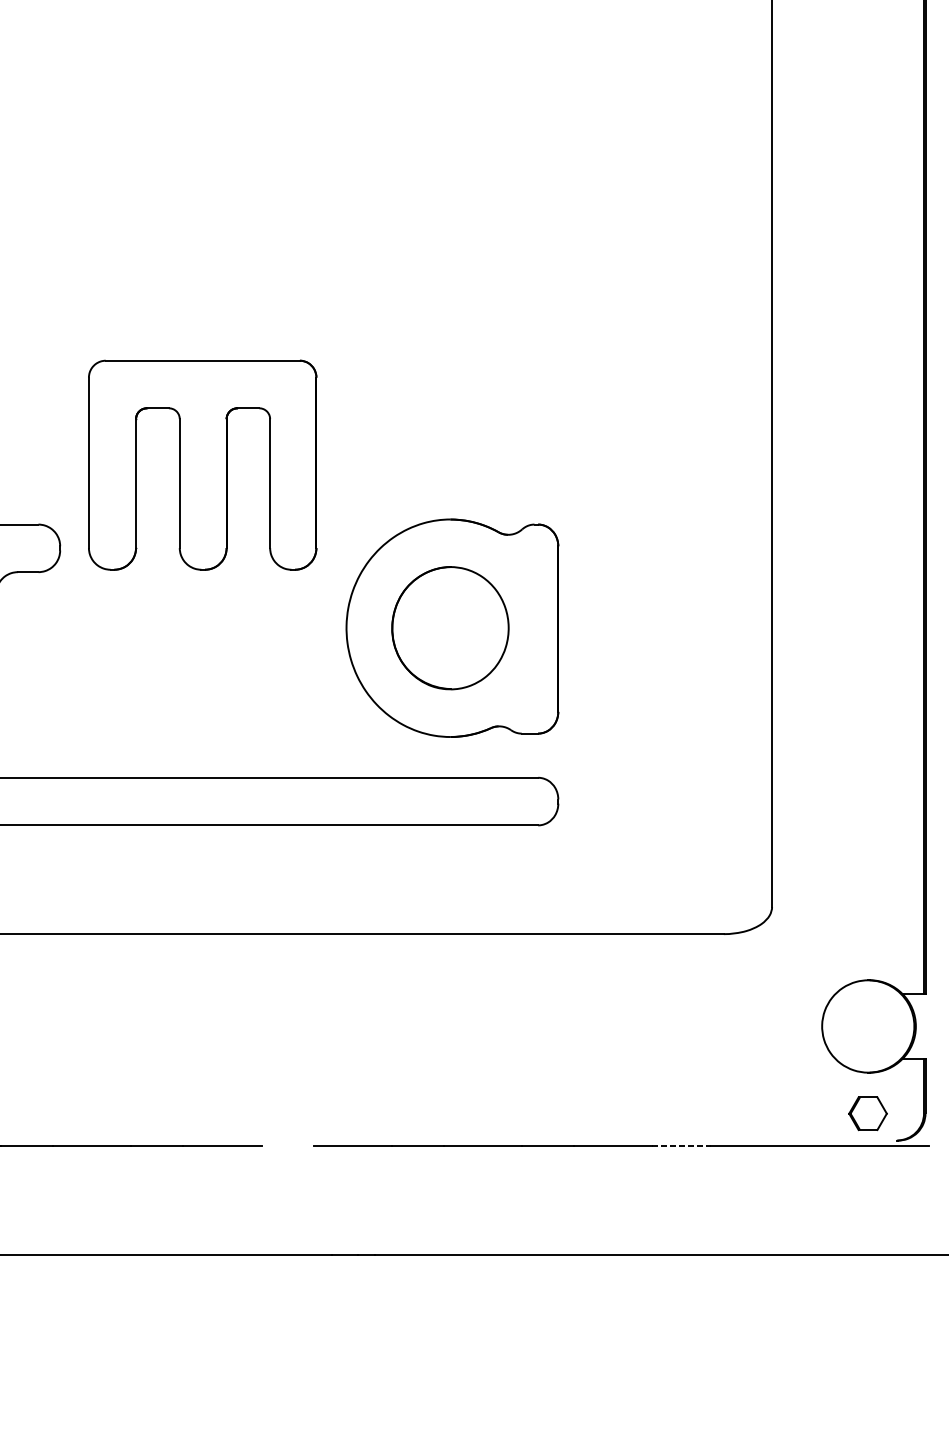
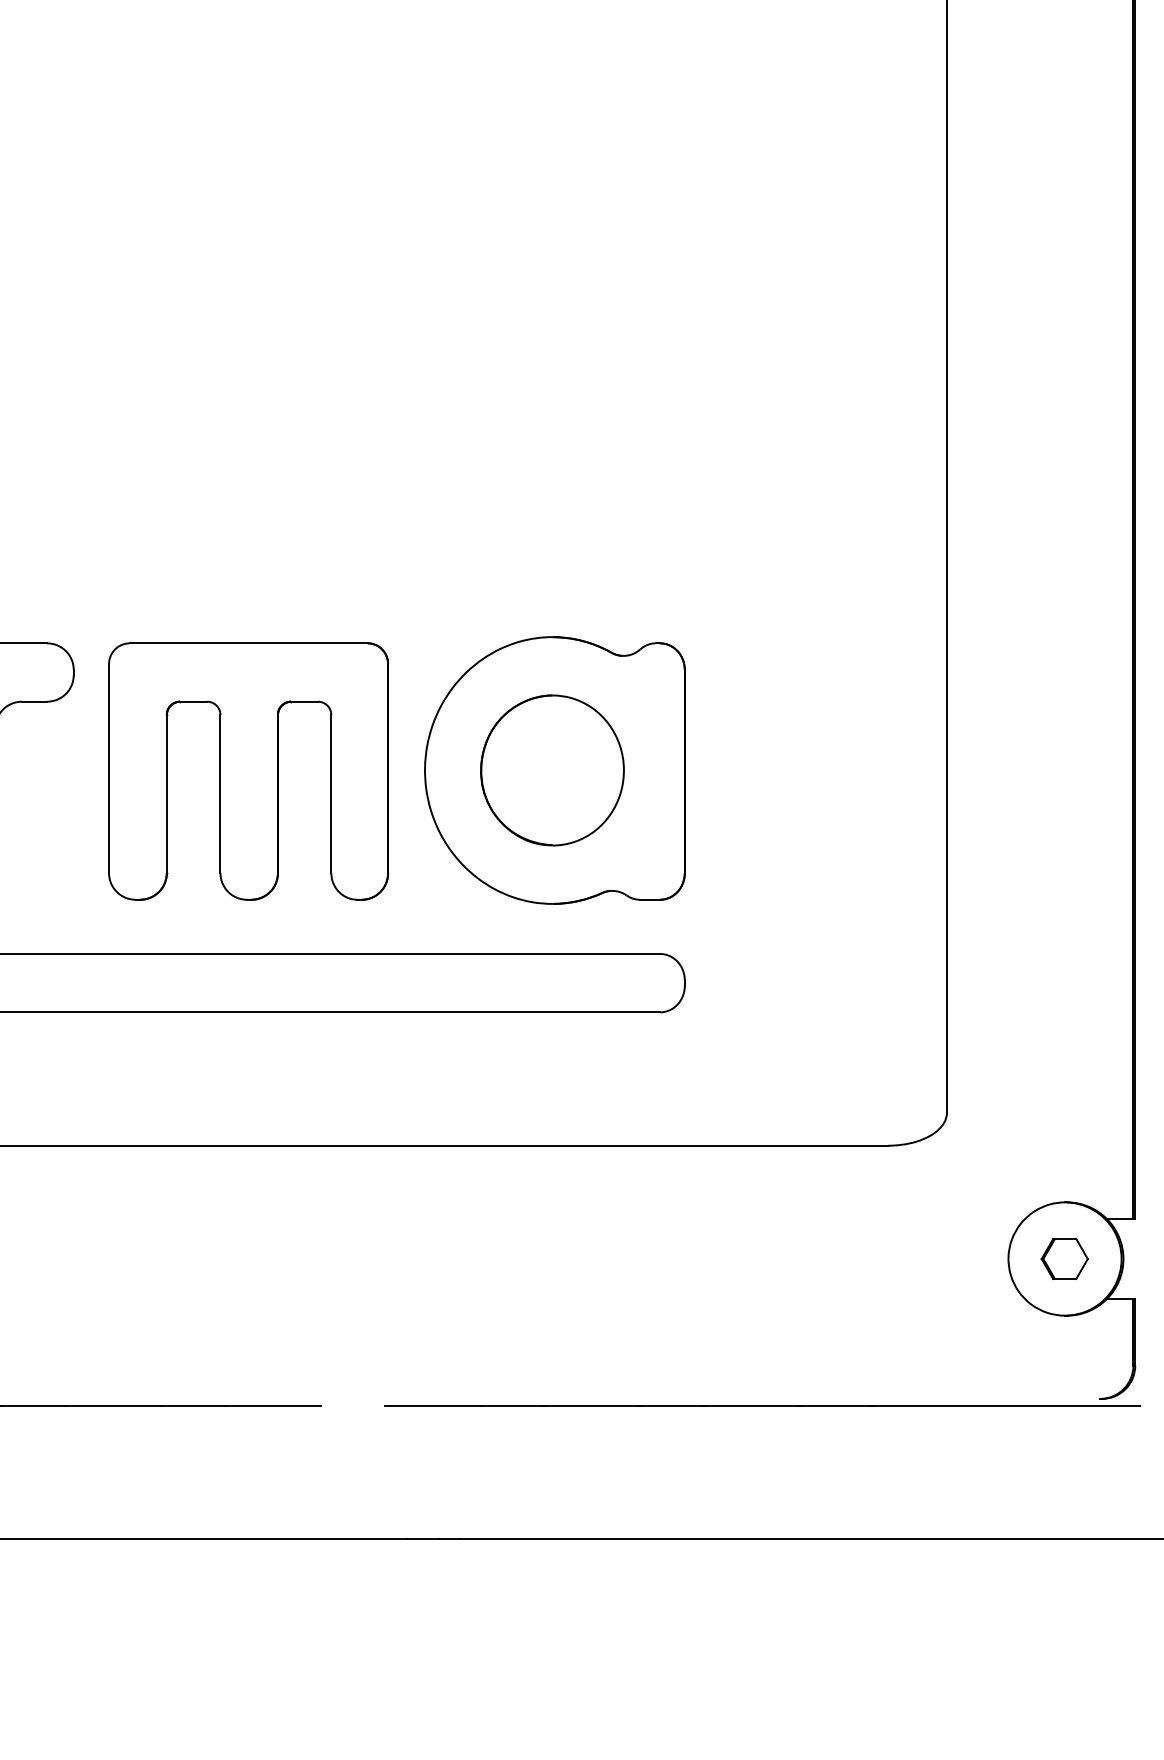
part: (202, 465) -> (248, 771), moved
part: (867, 1114) -> (1064, 1259), moved
line: (681, 1145) -> (836, 1405), dashed -> solid

